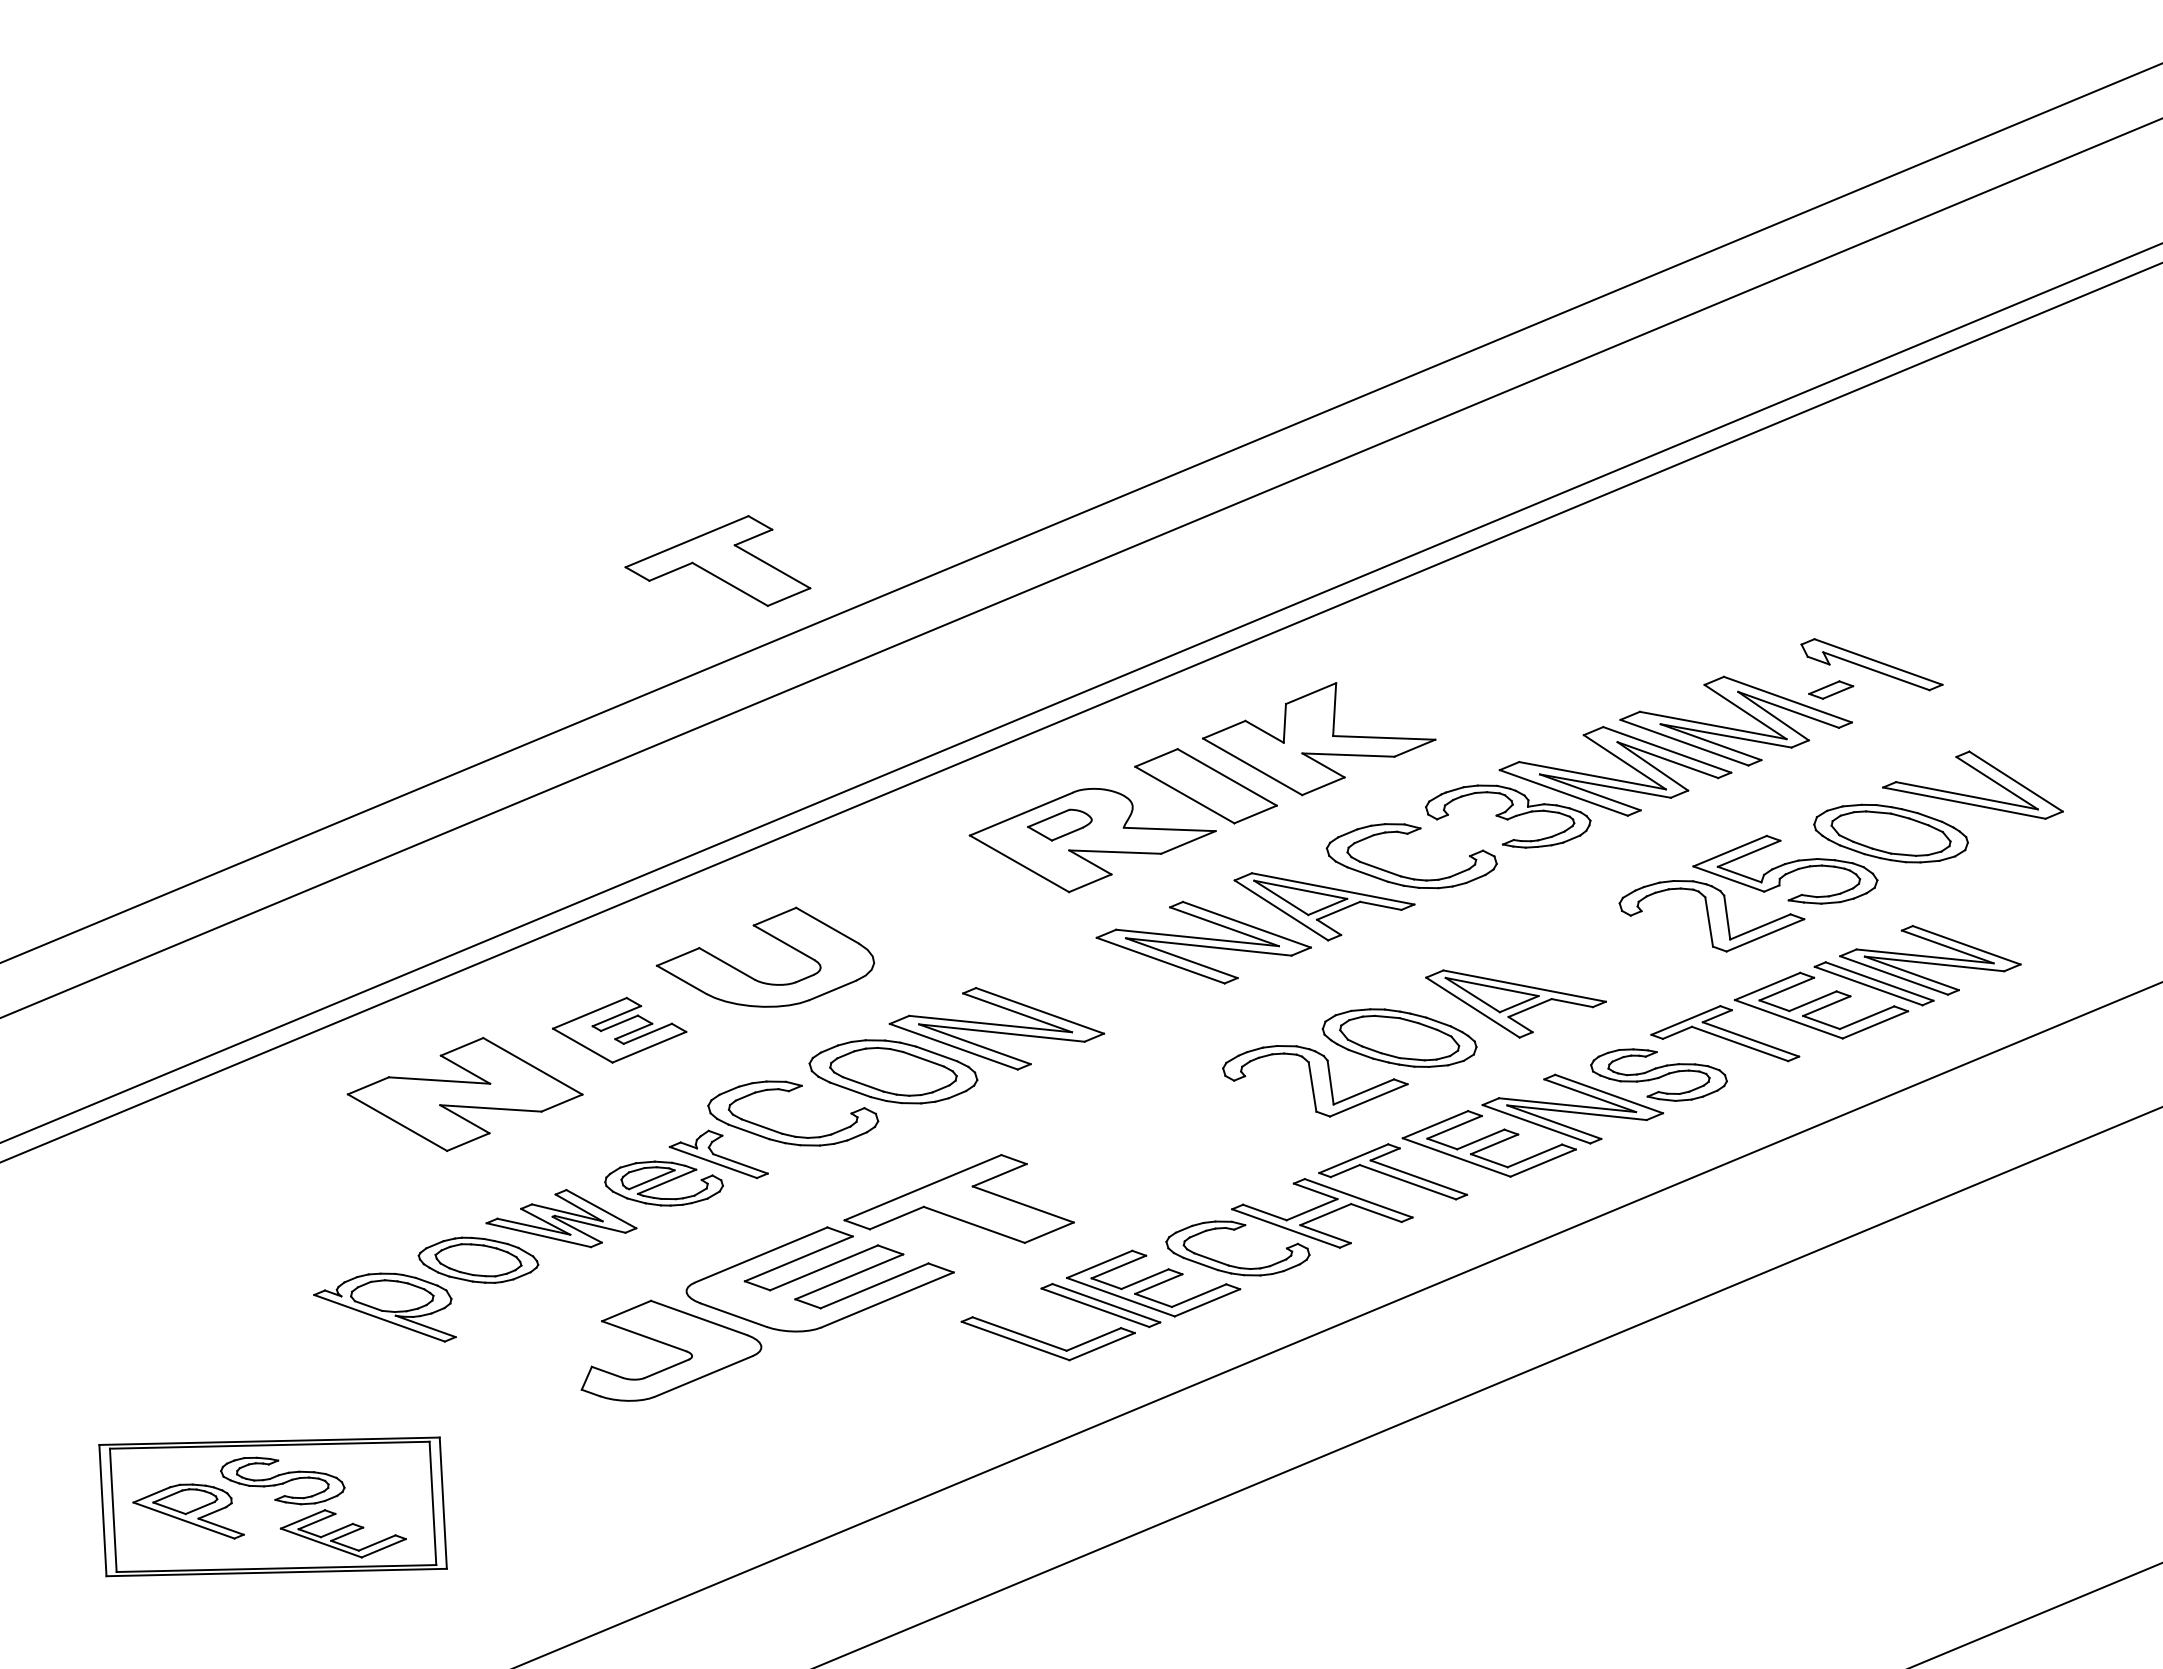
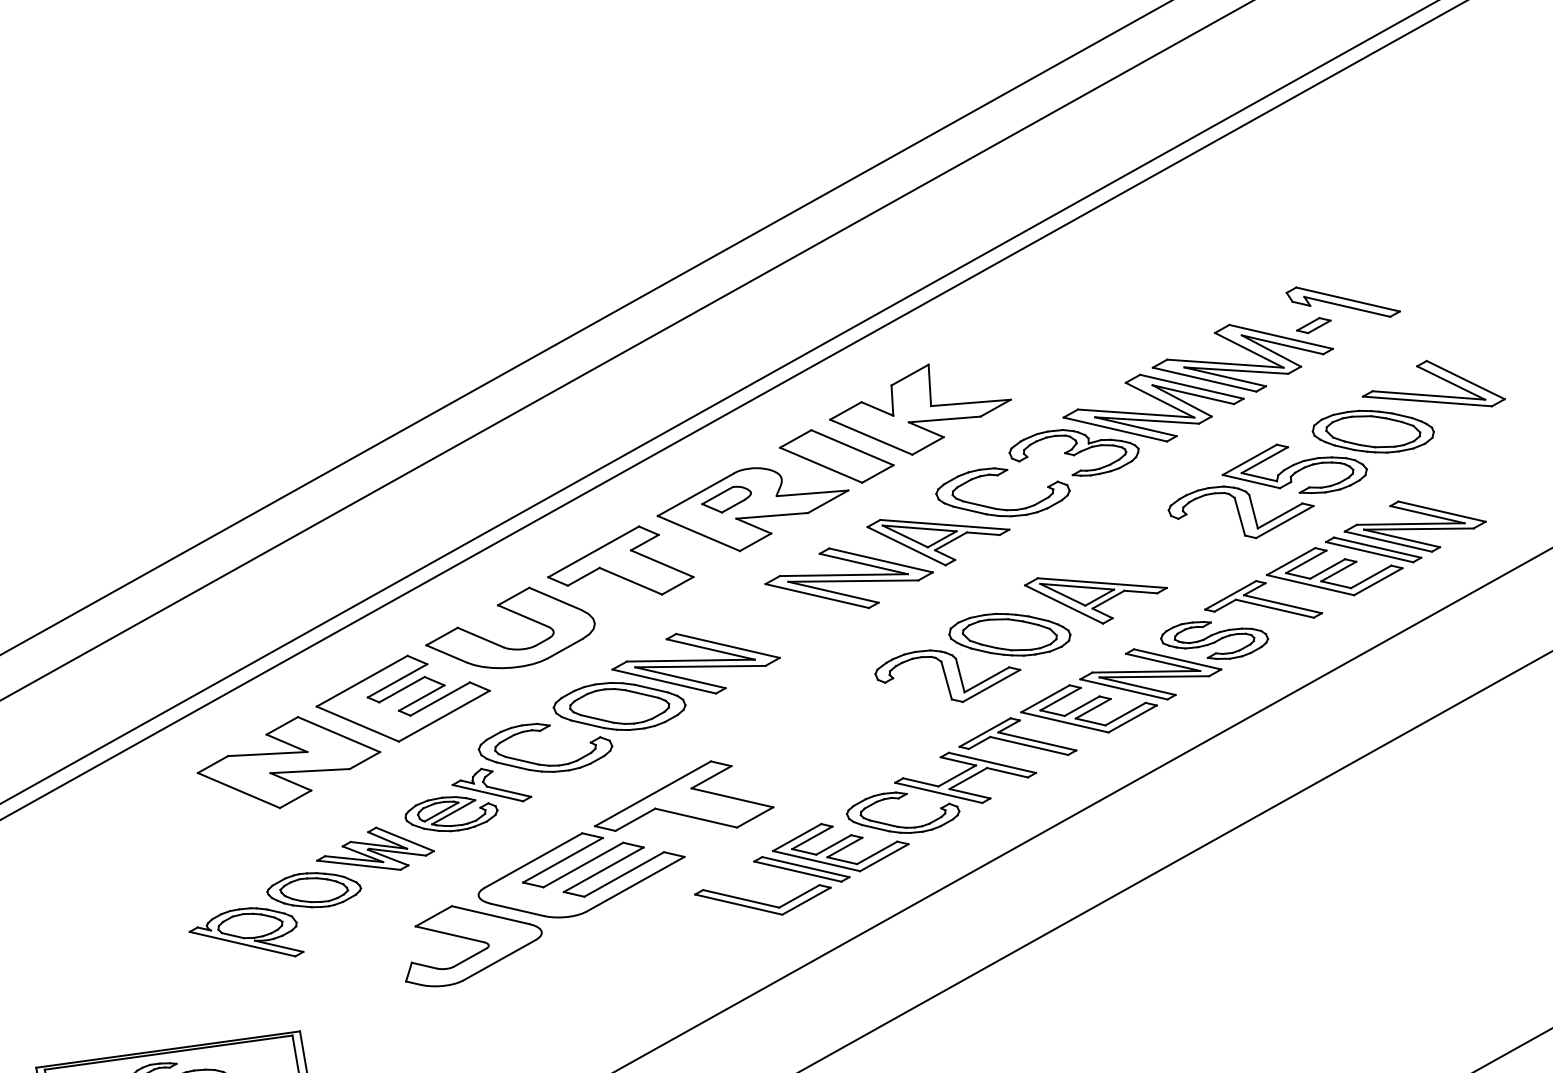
part: (717, 560) -> (618, 563), moved
part: (619, 1030) -> (403, 698), size x1.67

